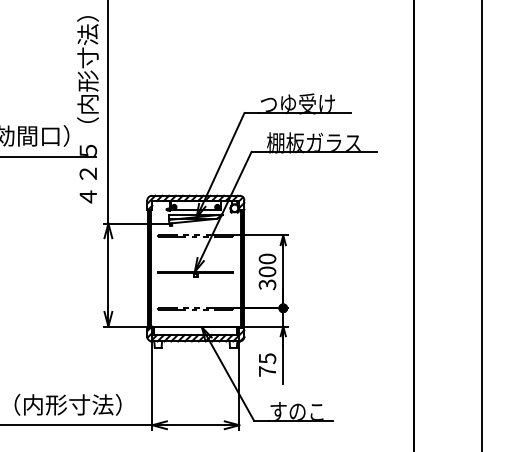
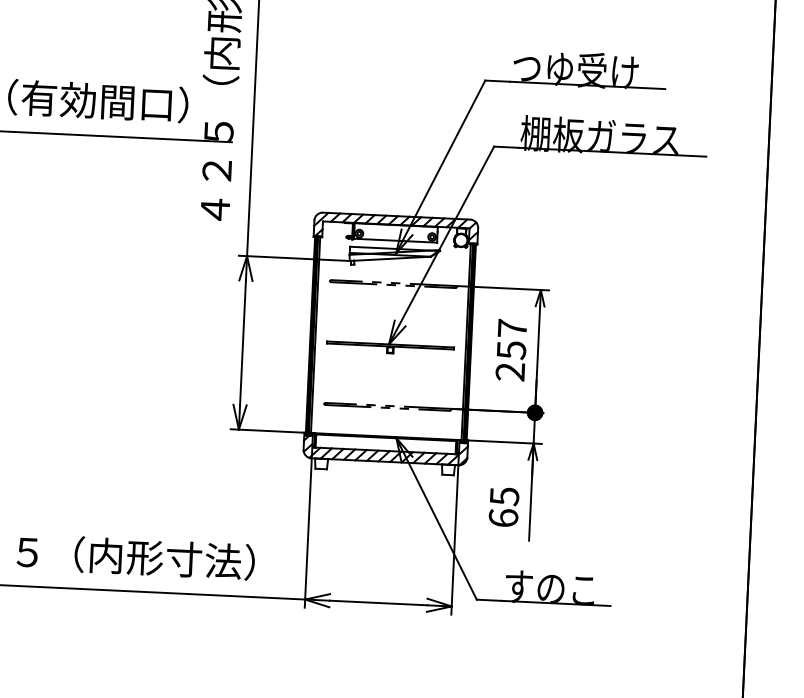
text: (267, 271) -> (511, 349), 300 -> 257
text: (267, 371) -> (503, 518), 75 -> 65

